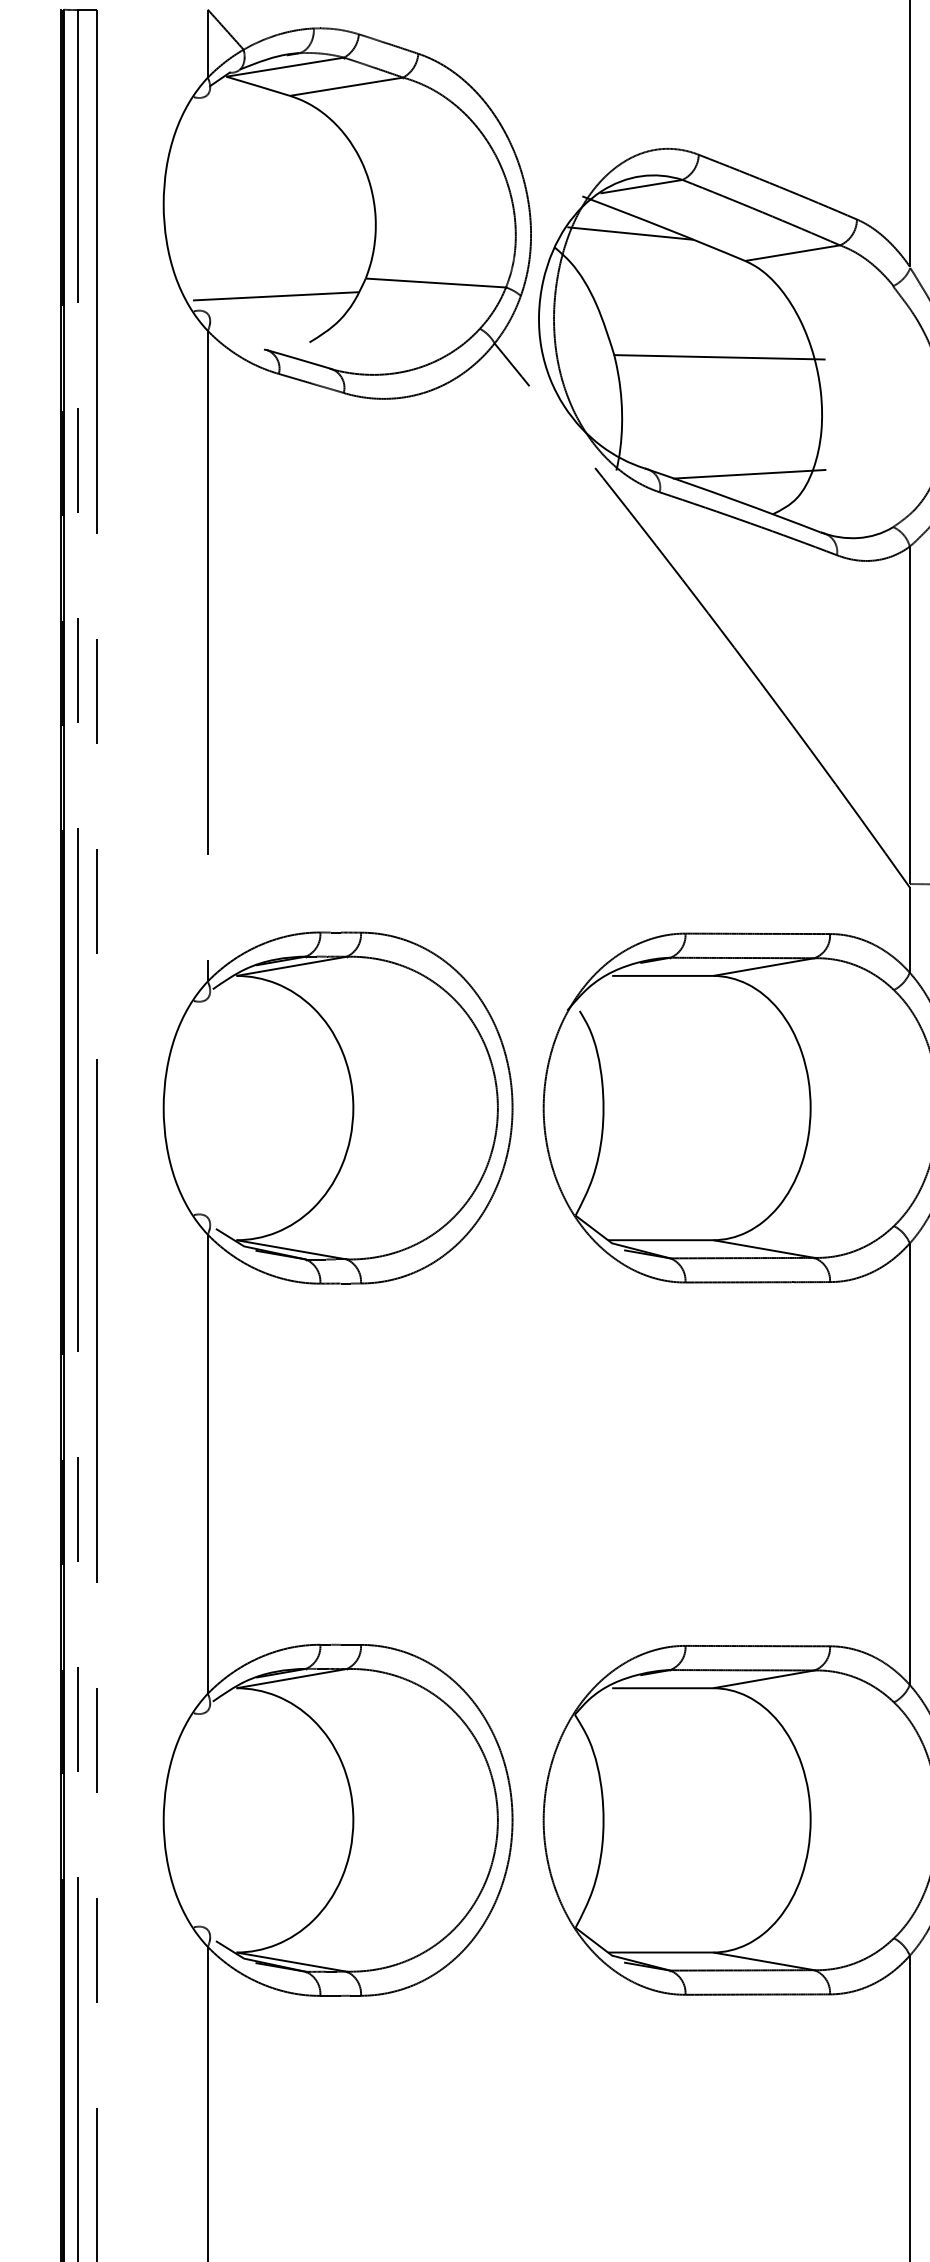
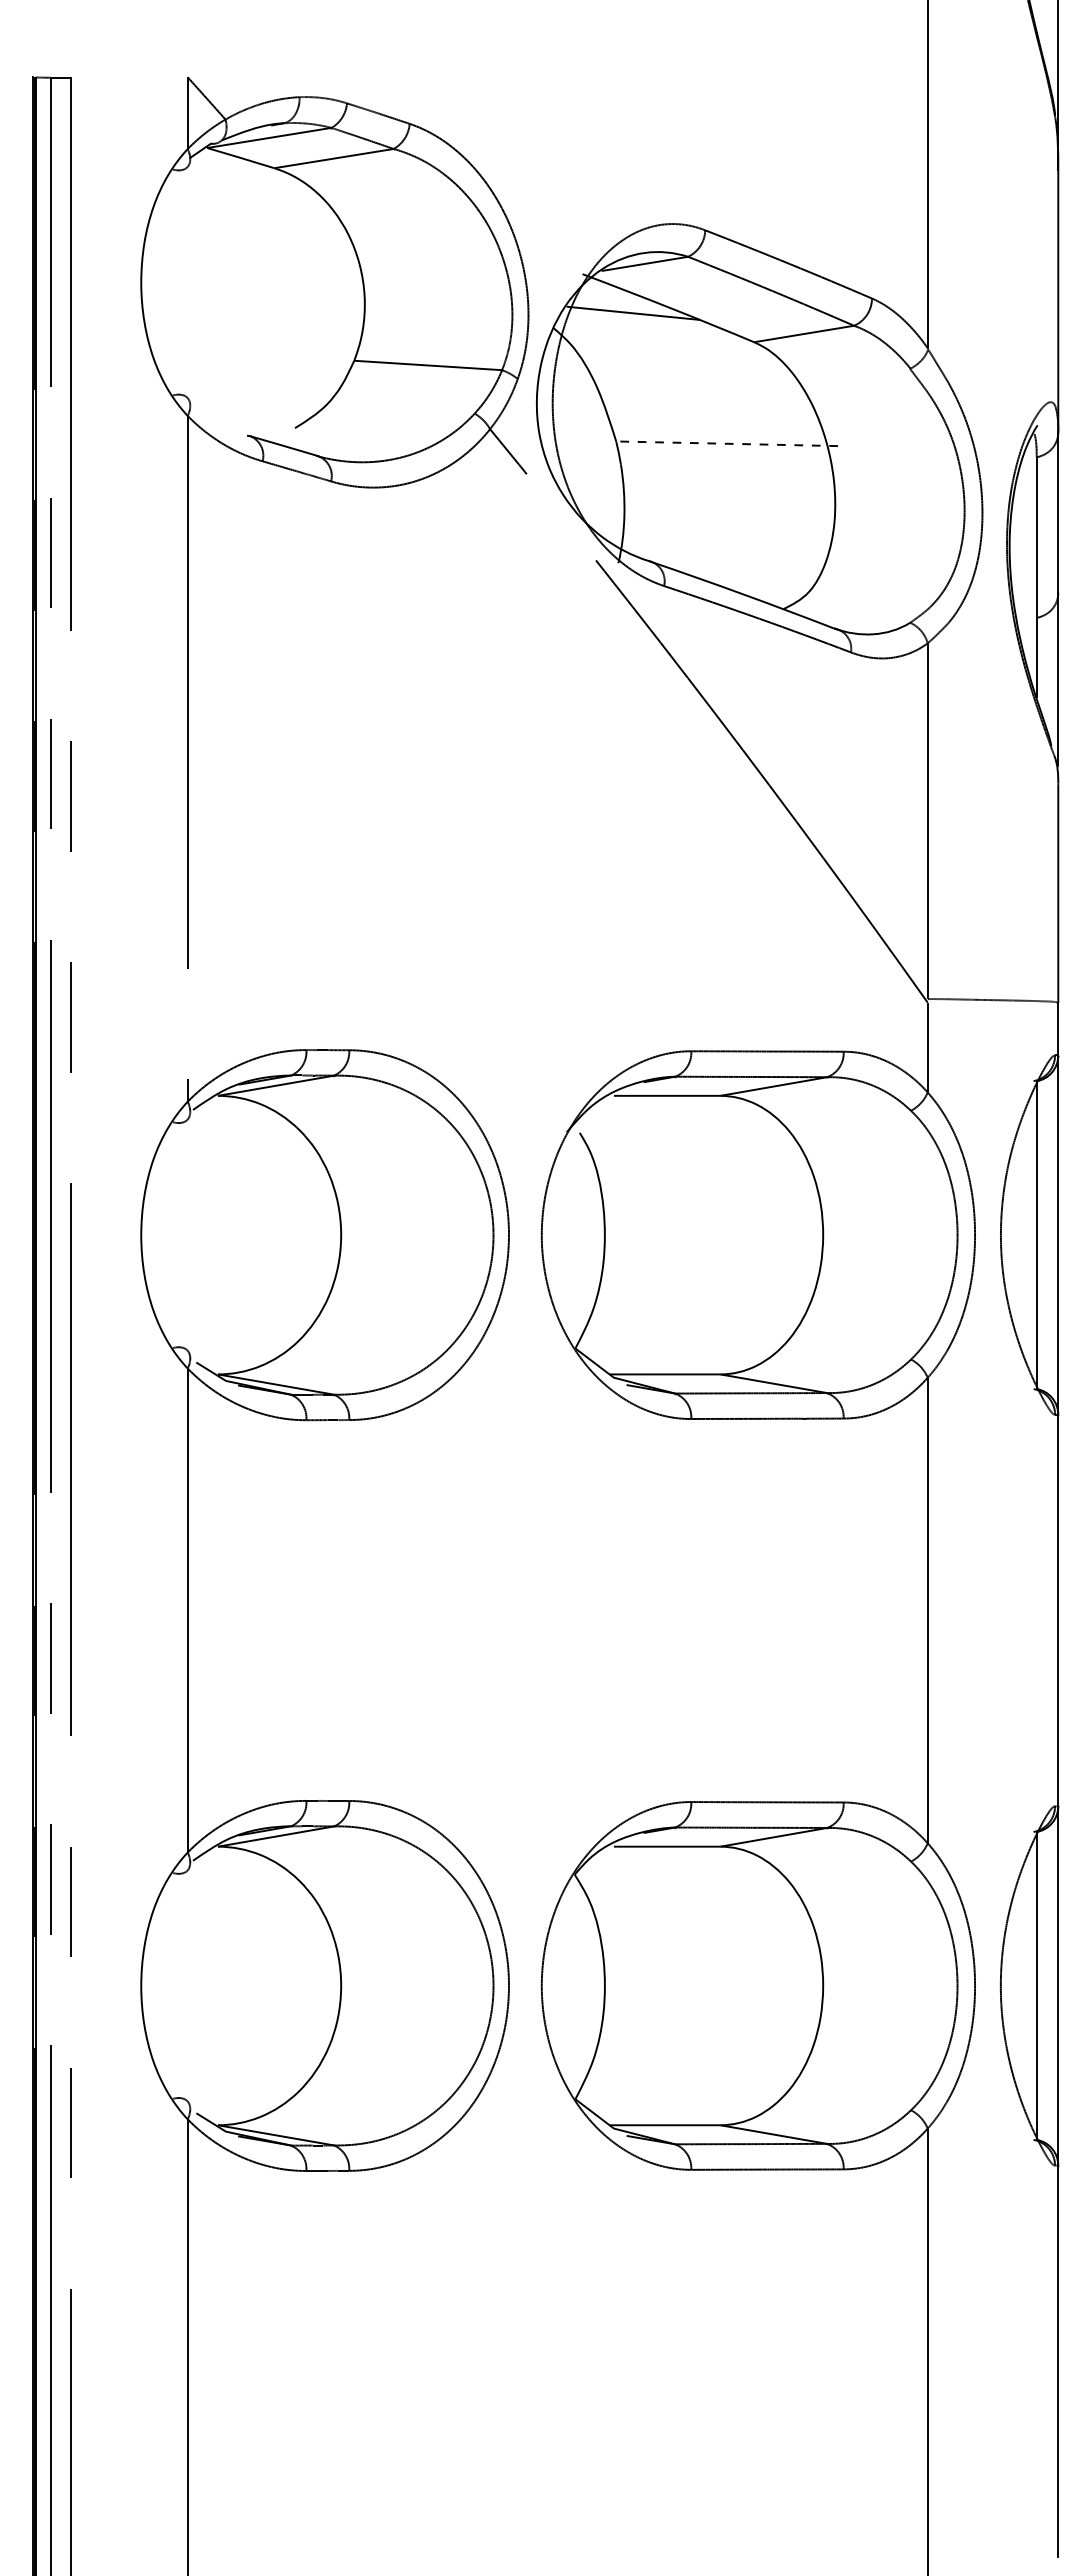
line: (275, 296) -> (259, 379), removed
line: (719, 357) -> (727, 443), solid -> dashed
line: (749, 473) -> (758, 566), removed

